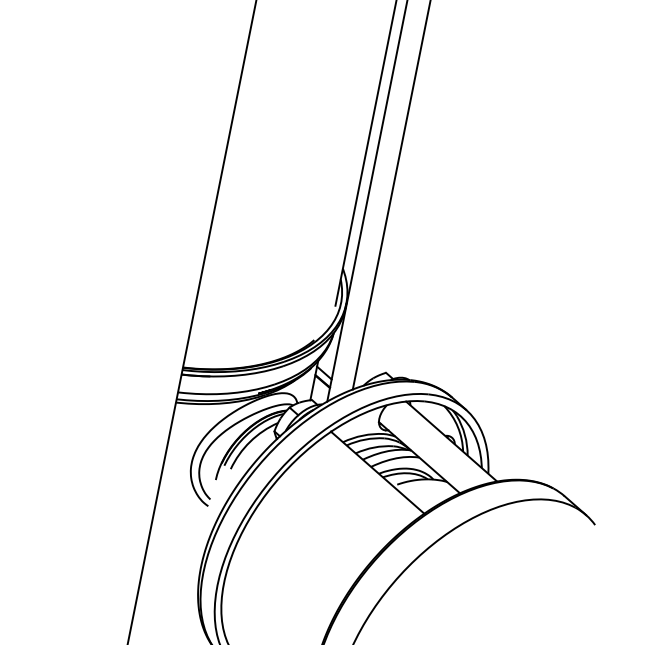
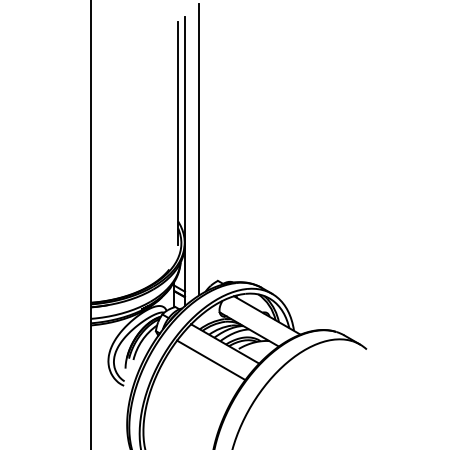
line: (351, 494) -> (211, 360), added

